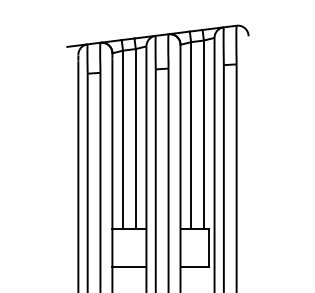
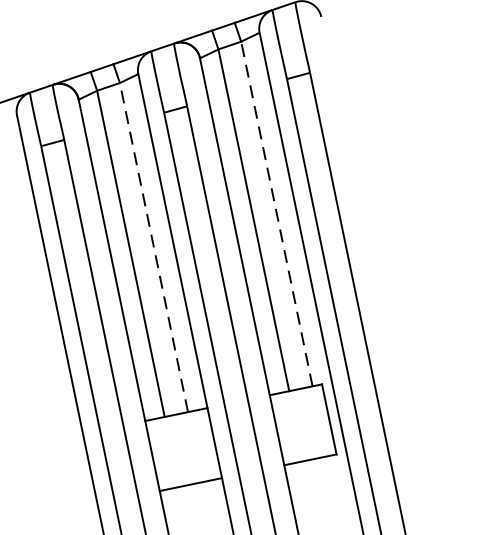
line: (203, 134) -> (276, 213), solid -> dashed
line: (135, 139) -> (153, 248), solid -> dashed

